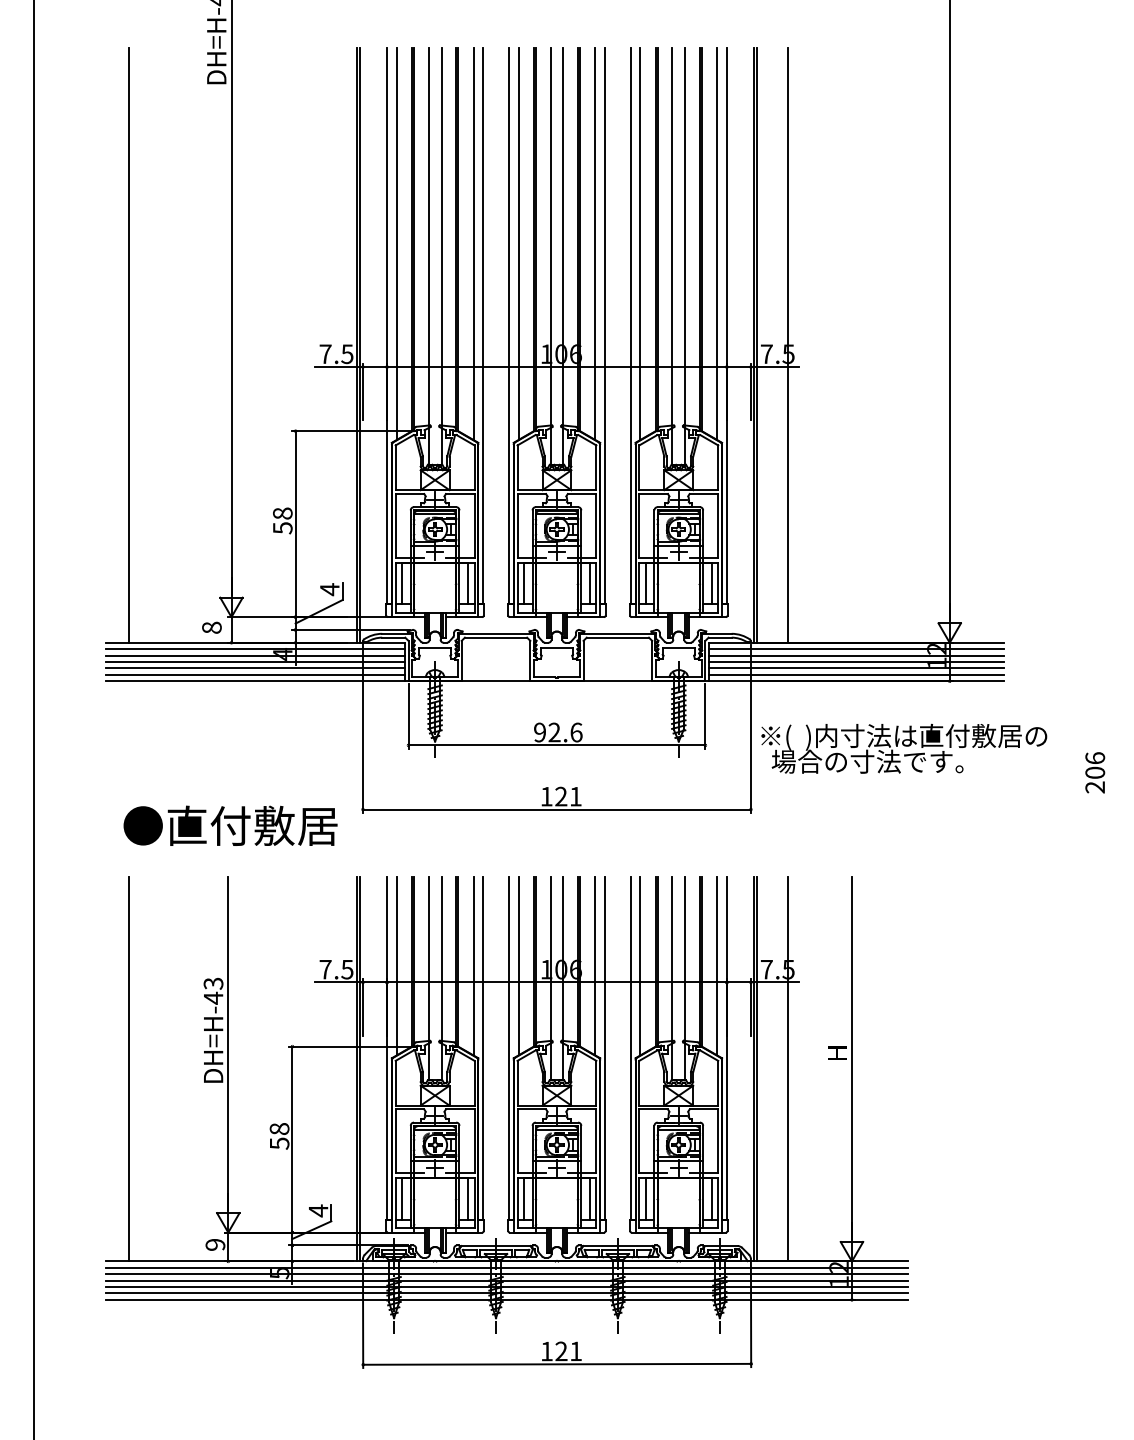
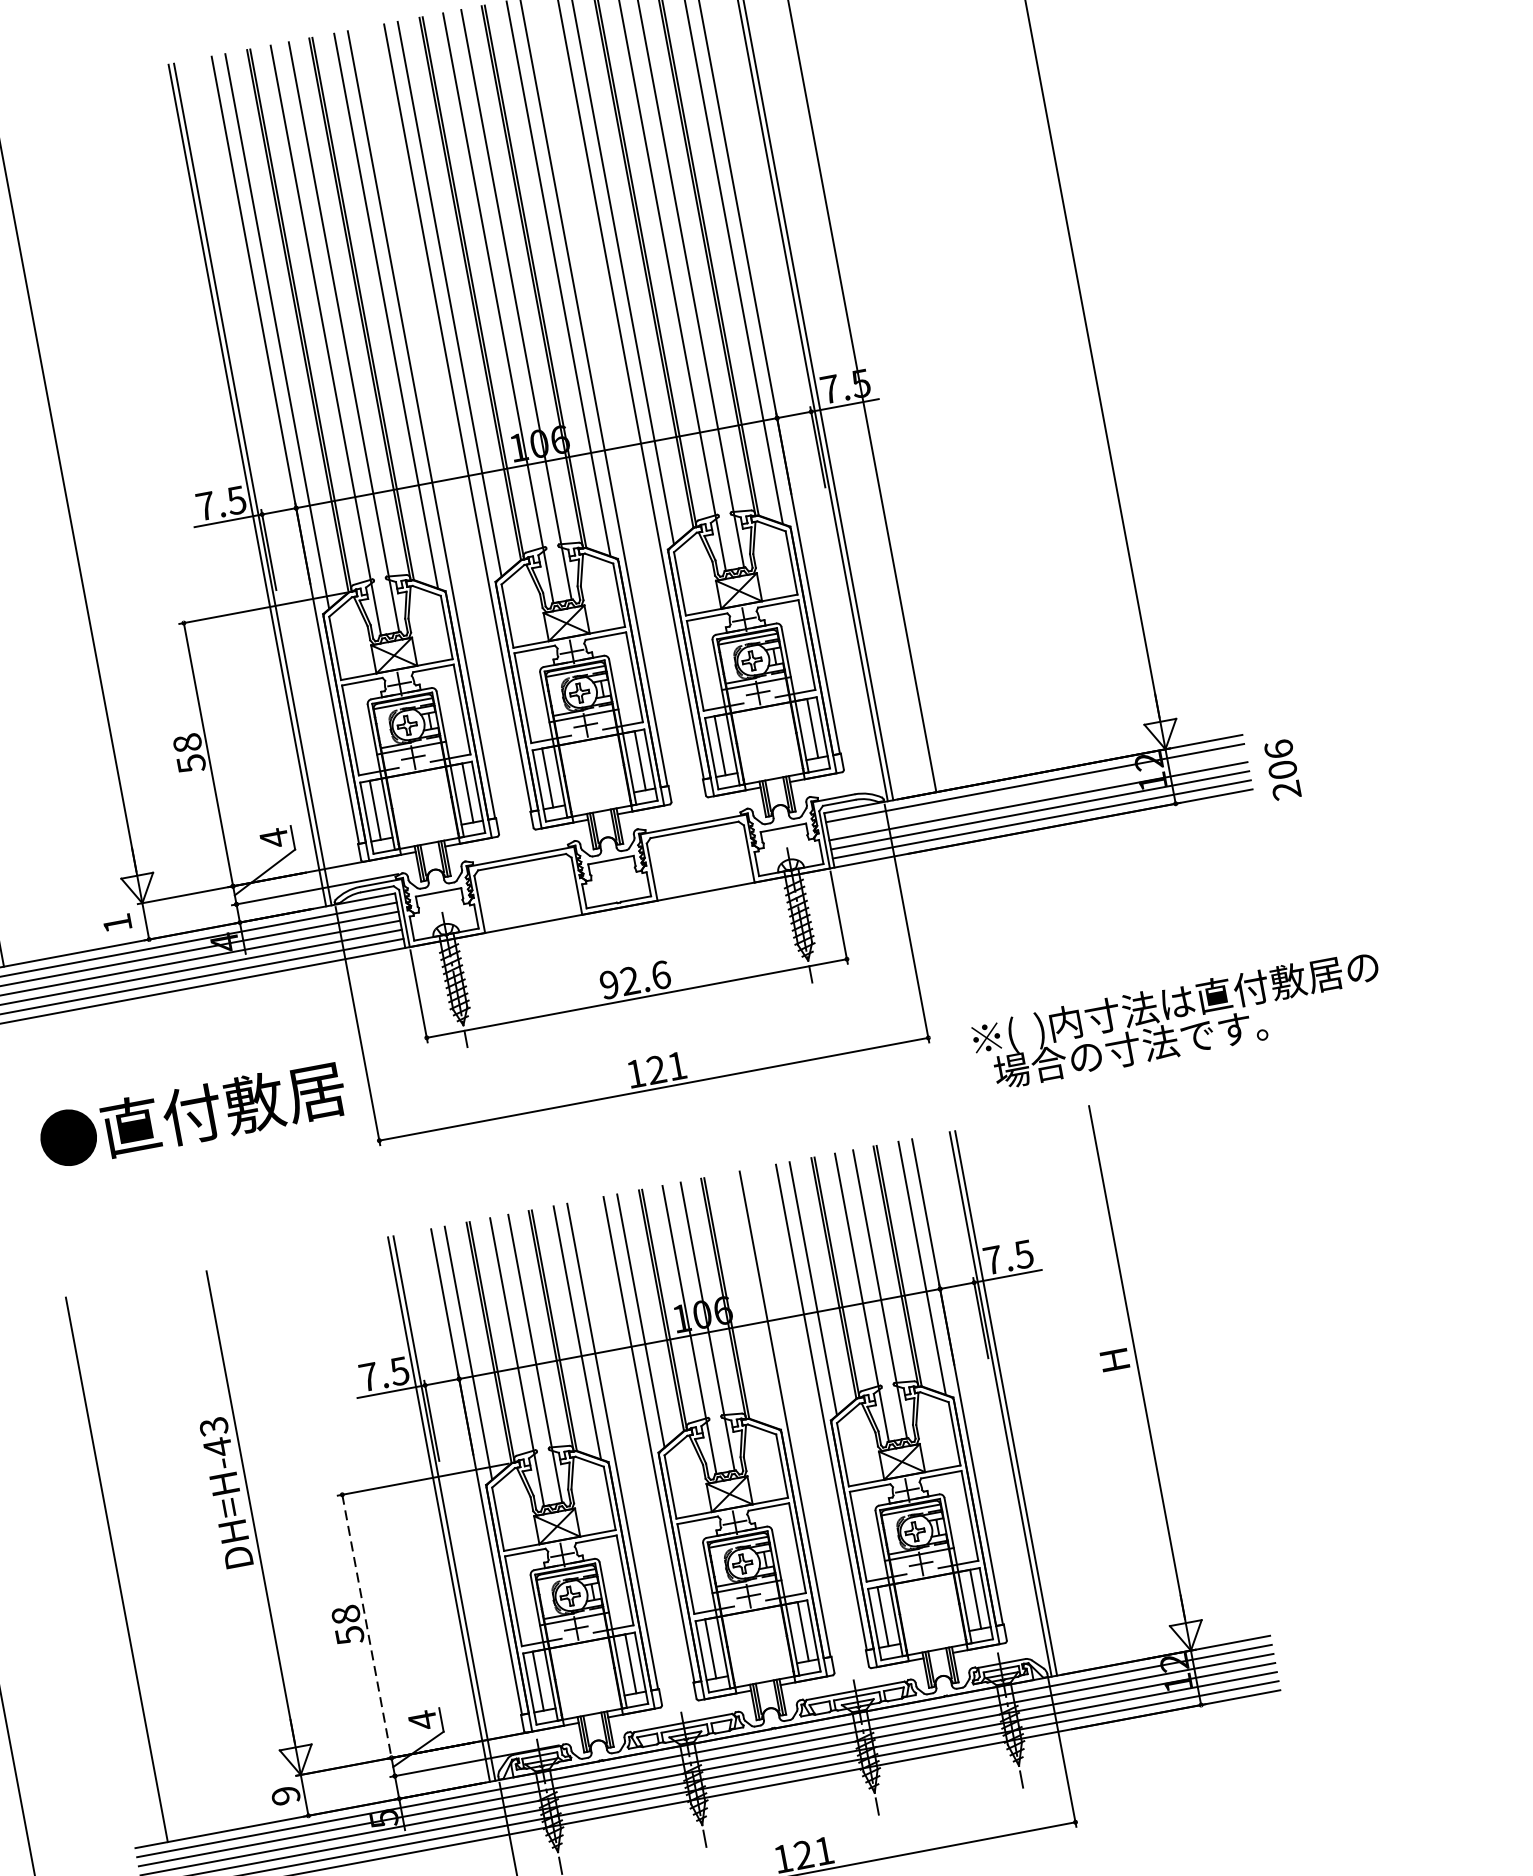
text: (211, 627) -> (116, 923), 8 -> 1
line: (856, 655) -> (1036, 792), removed
text: (904, 748) -> (1179, 1020), moved
text: (1095, 772) -> (1283, 769), moved
text: (230, 825) -> (192, 1114), moved
line: (595, 965) -> (749, 1299), removed
line: (787, 1068) -> (1048, 1394), removed
line: (292, 1139) -> (367, 1626), solid -> dashed

